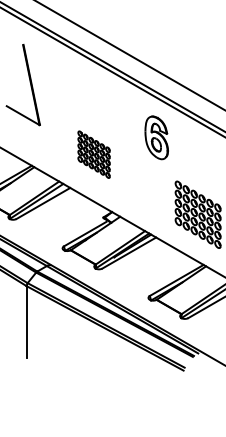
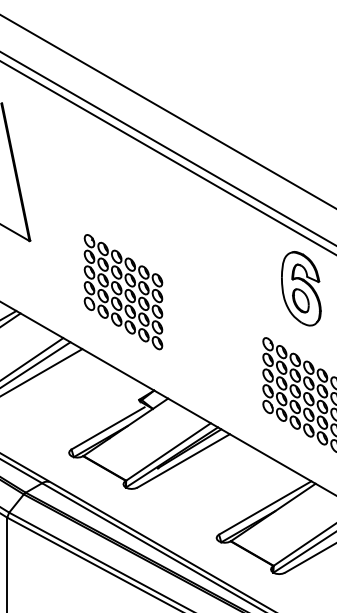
part: (156, 137) -> (300, 288), moved
part: (93, 154) -> (122, 291), size x1.43

